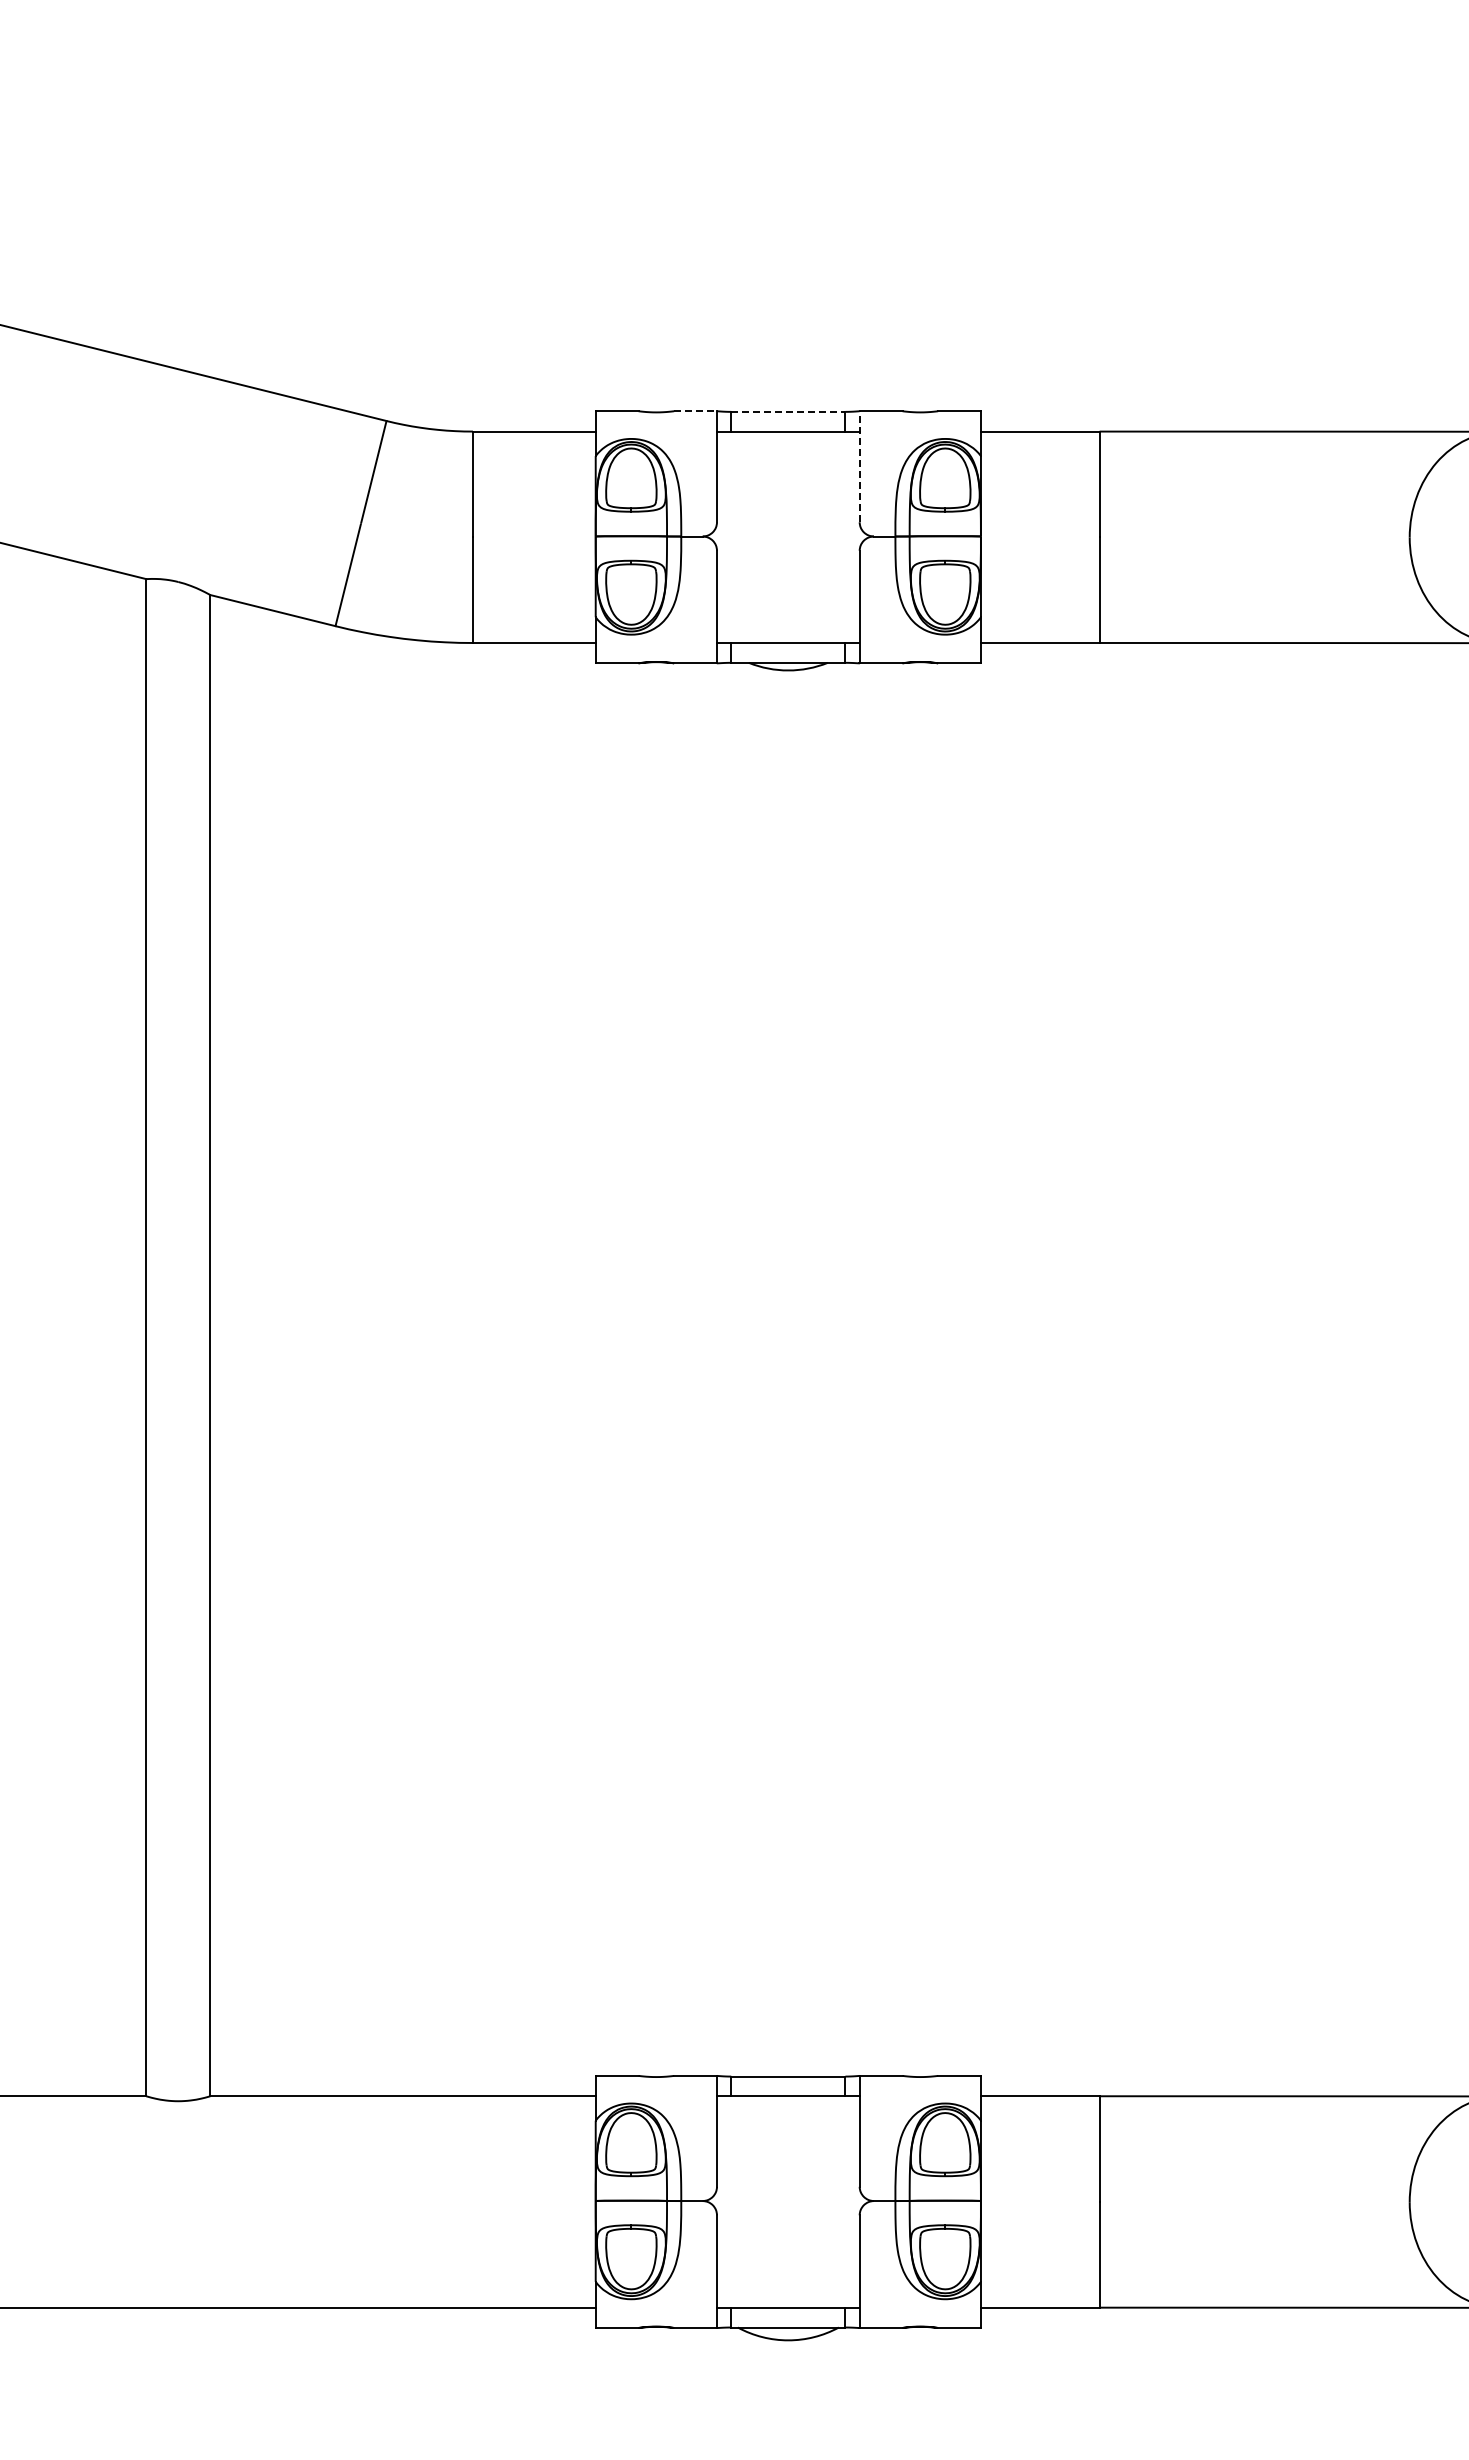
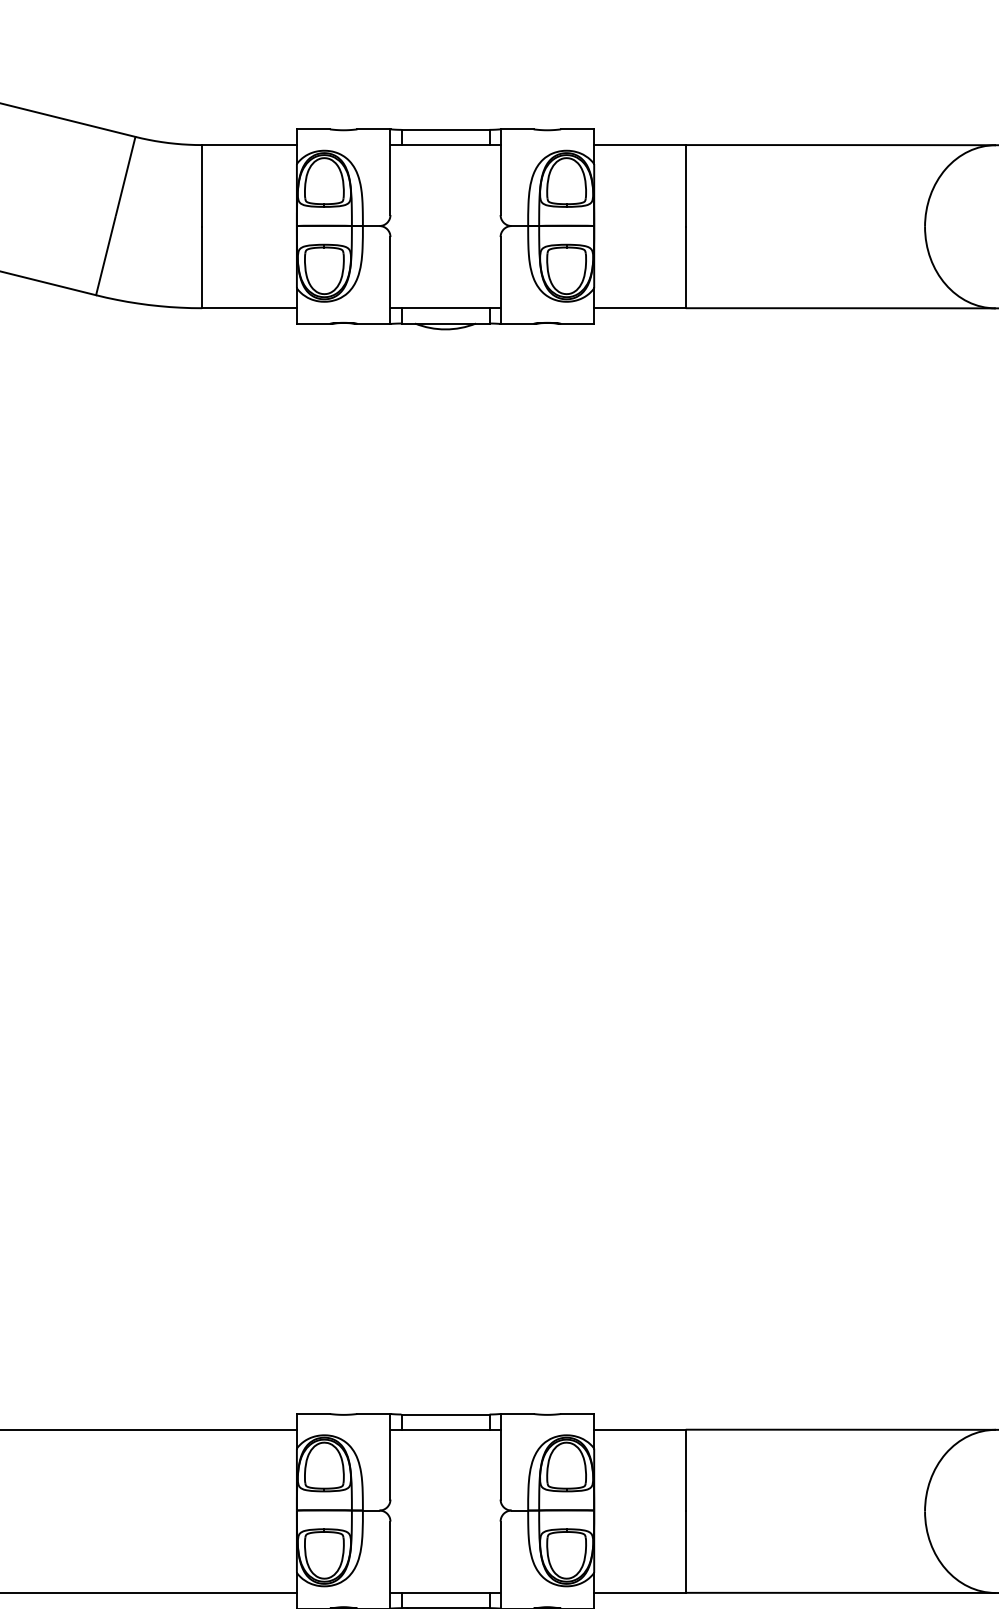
line: (696, 411) -> (374, 129), dashed -> solid
line: (788, 411) -> (445, 129), dashed -> solid
line: (859, 466) -> (500, 172), dashed -> solid

